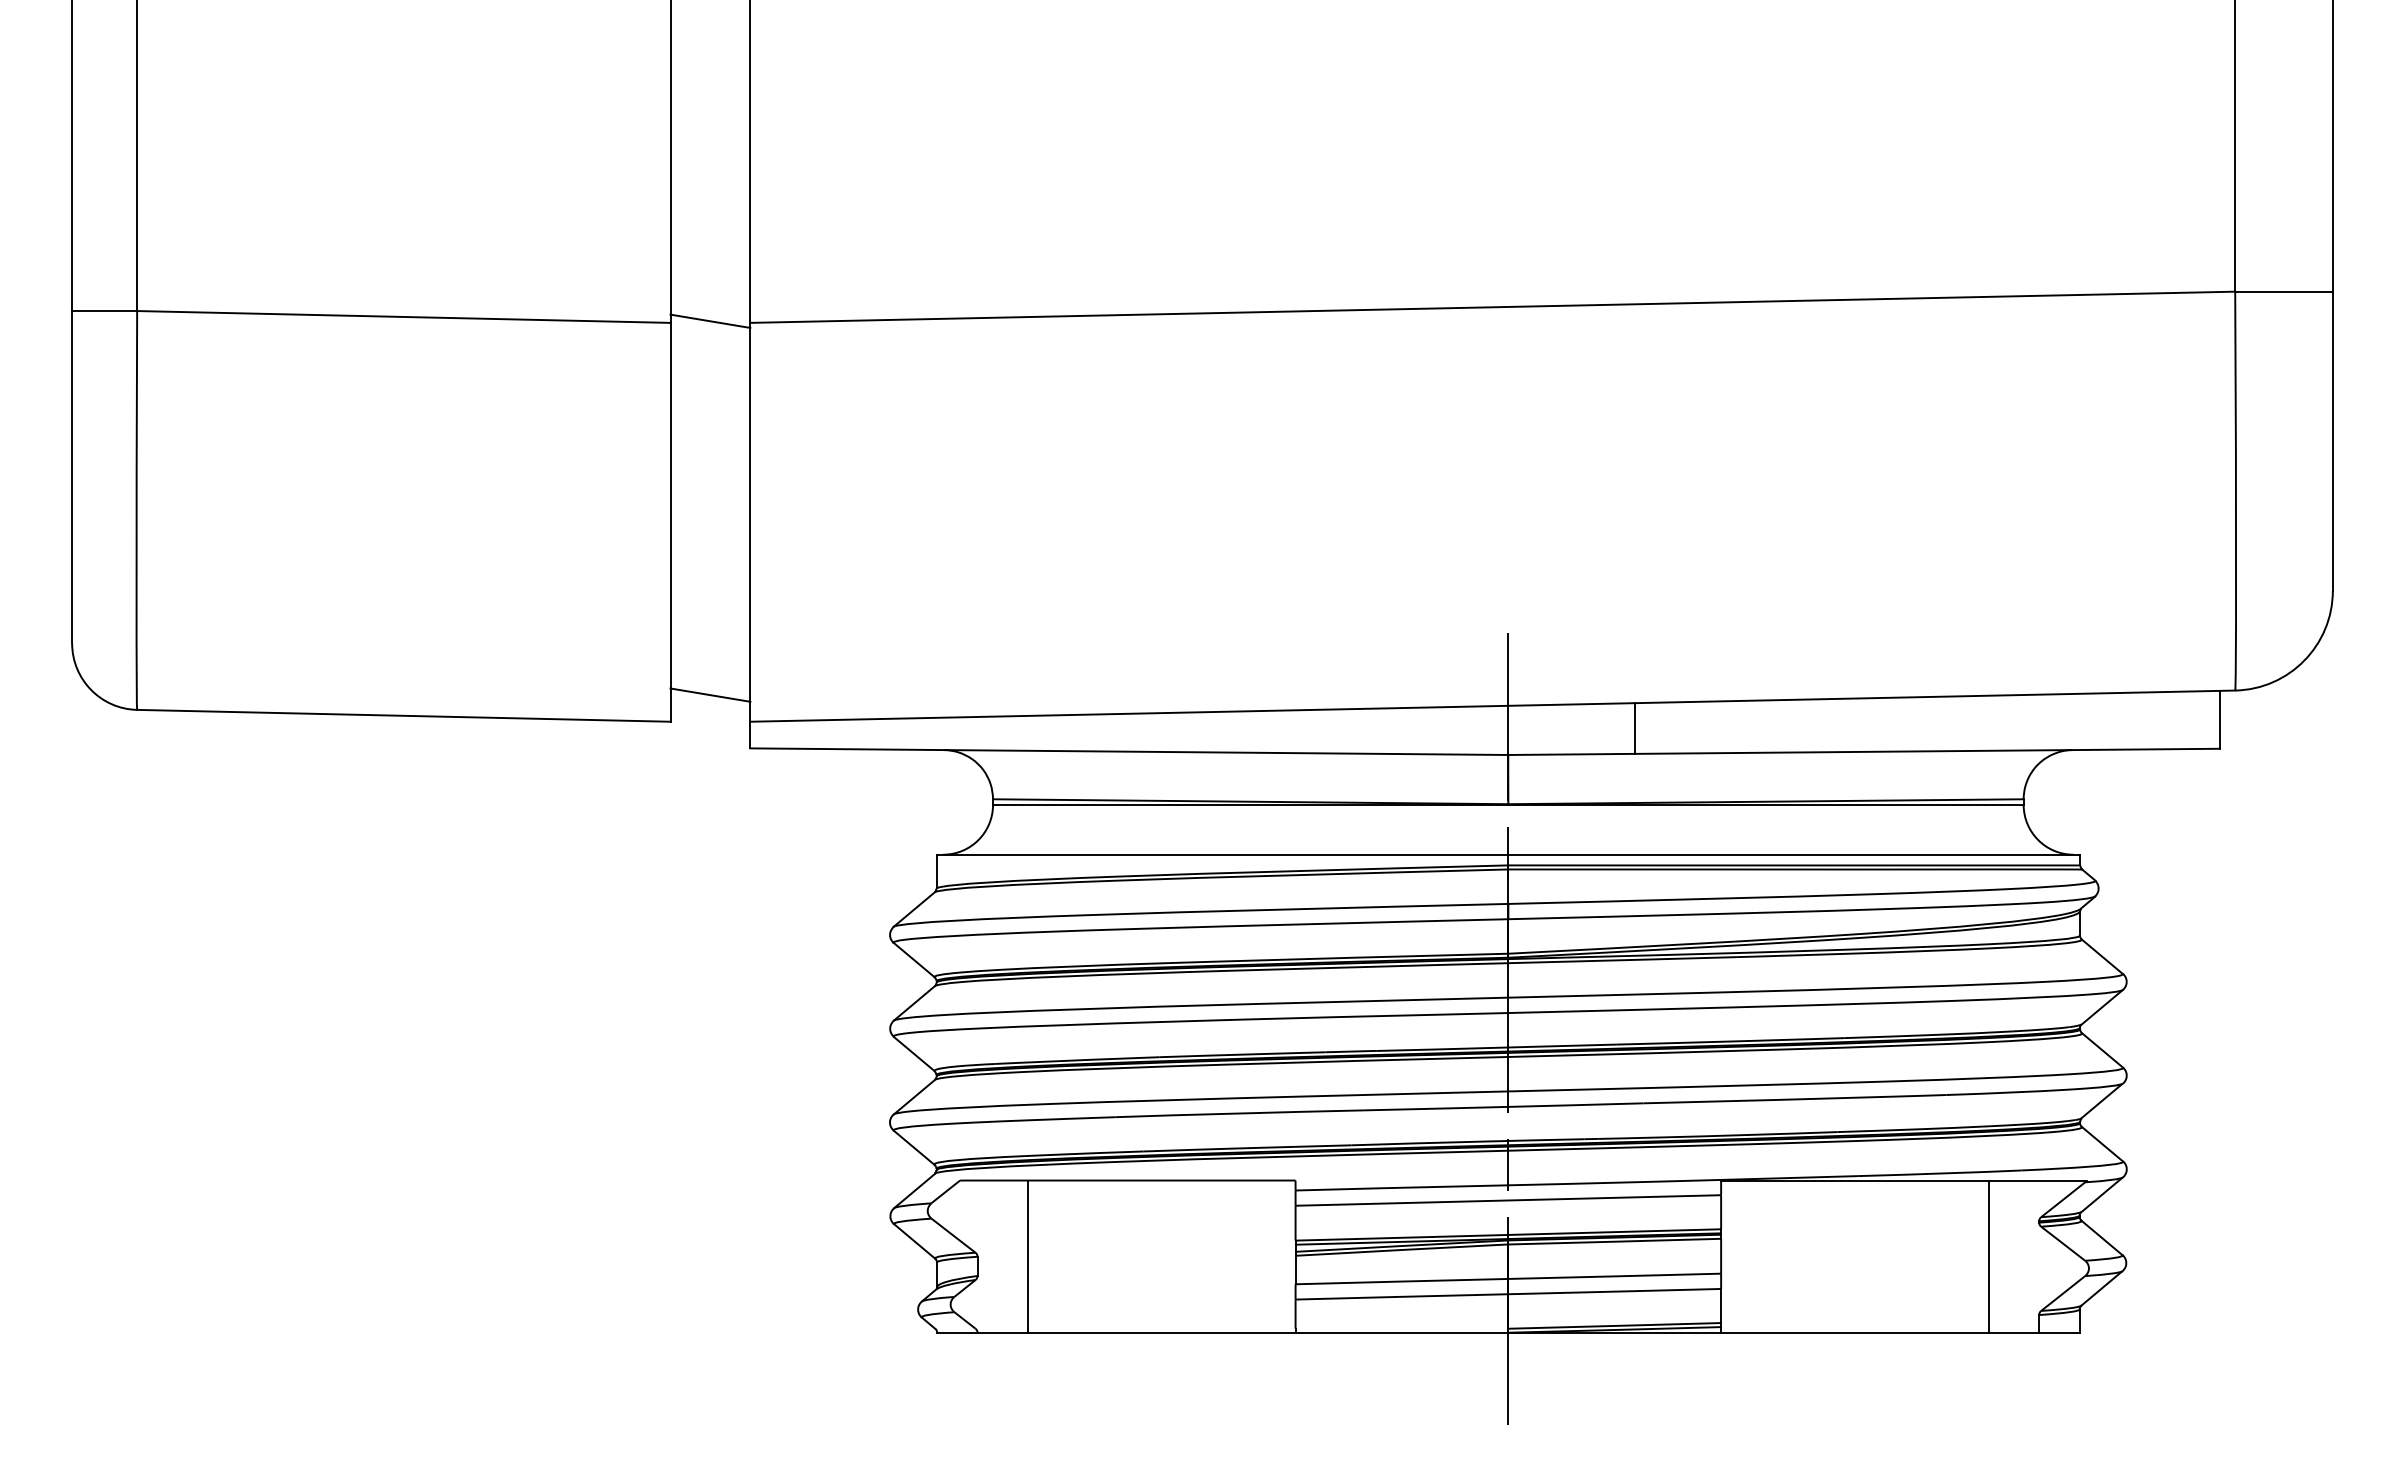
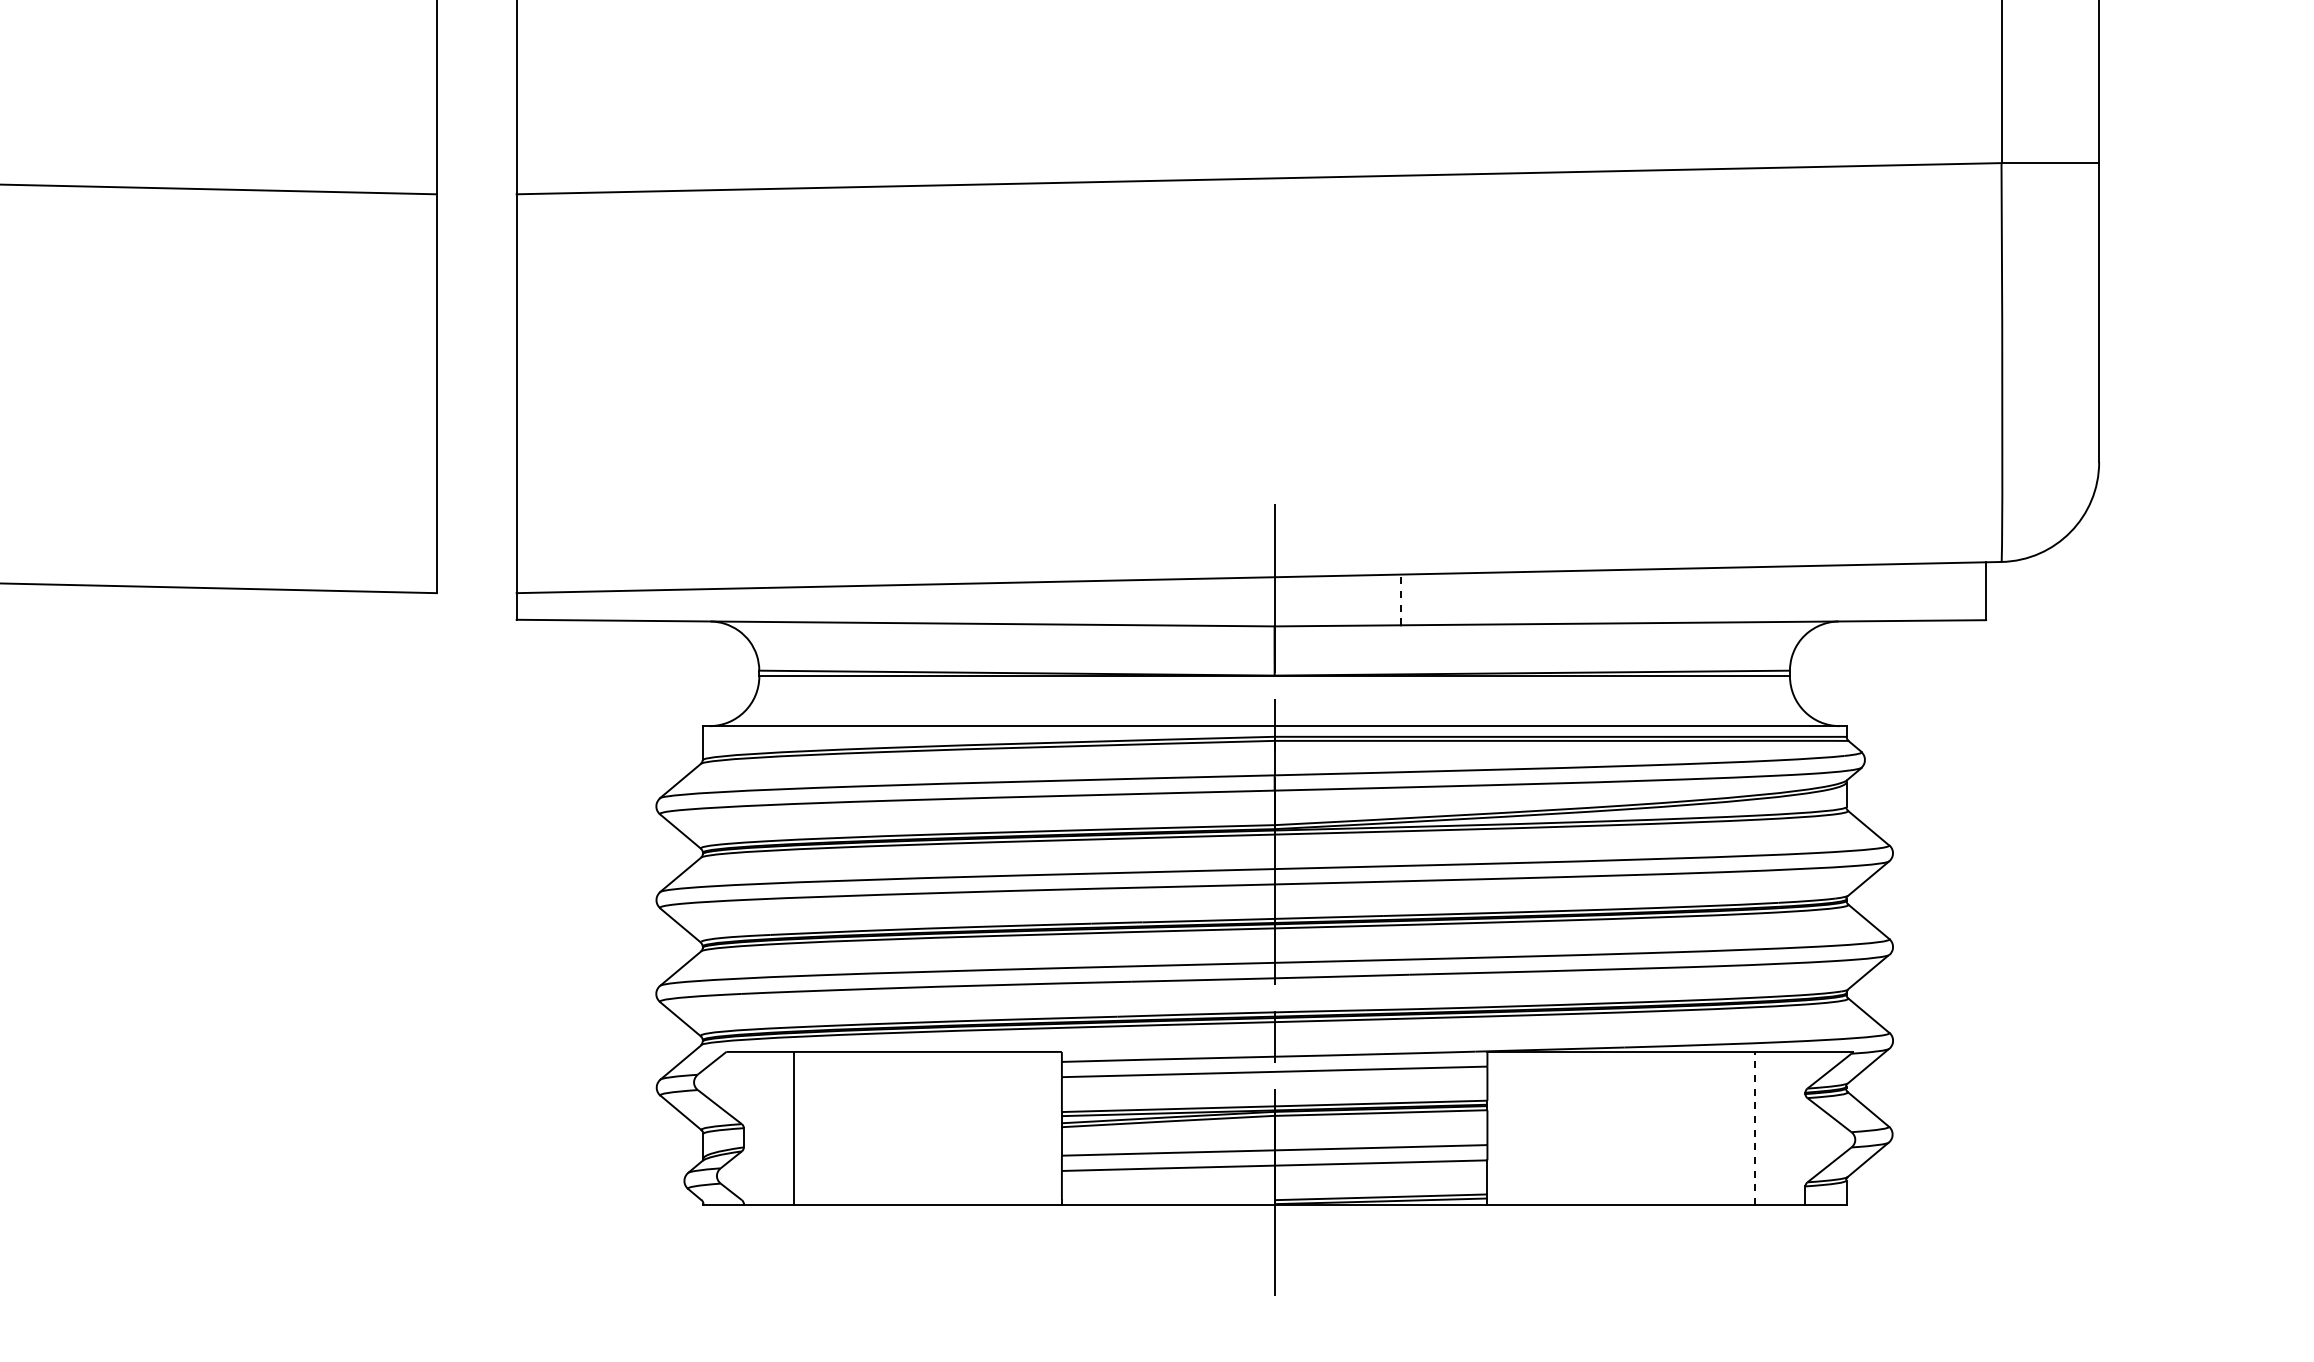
line: (710, 320) -> (476, 191), removed
line: (710, 694) -> (476, 565), removed
line: (1634, 728) -> (1400, 599), solid -> dashed
line: (1988, 1256) -> (1754, 1127), solid -> dashed

